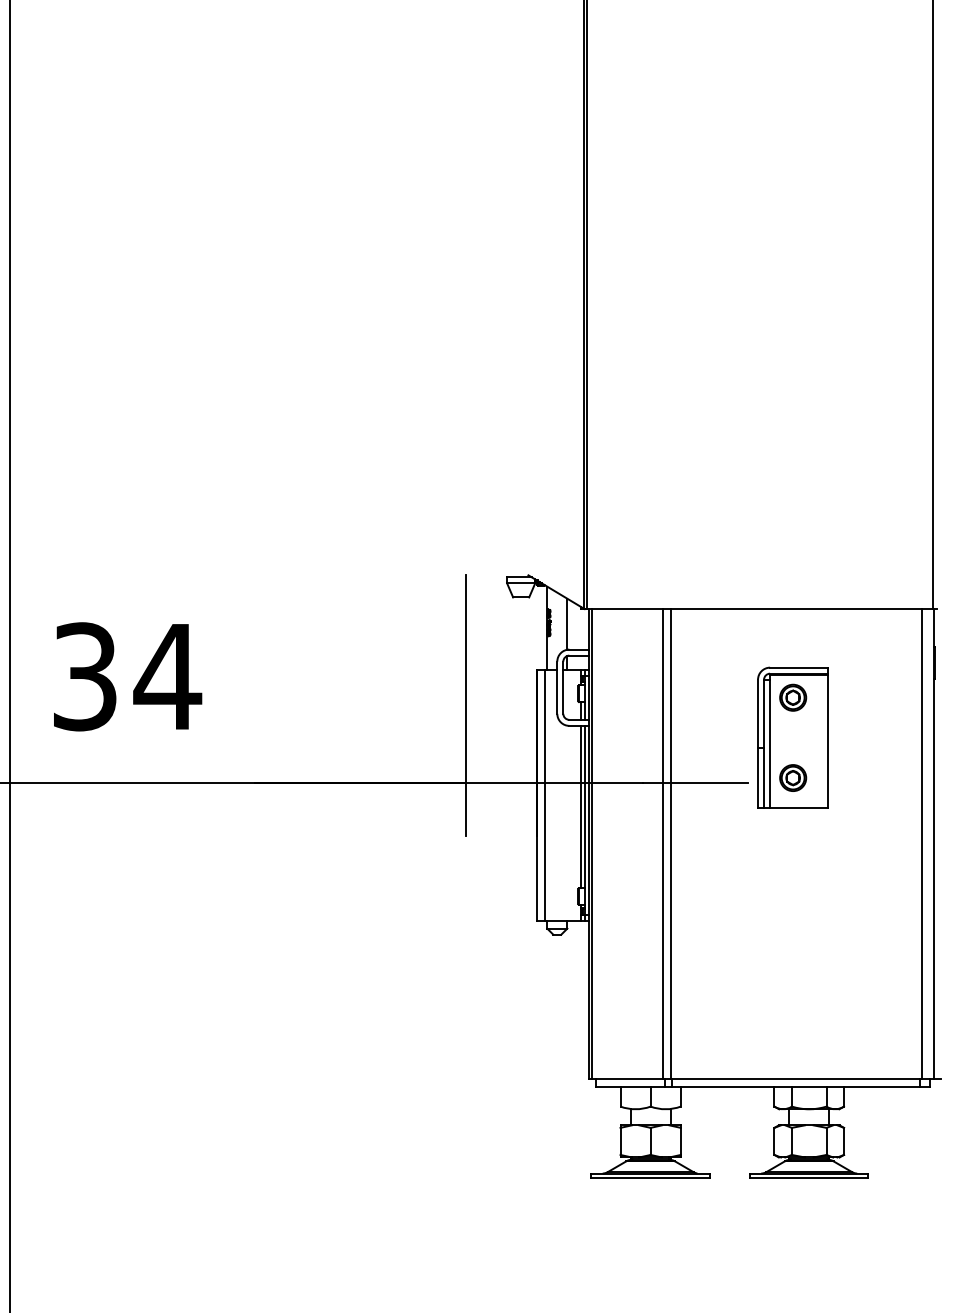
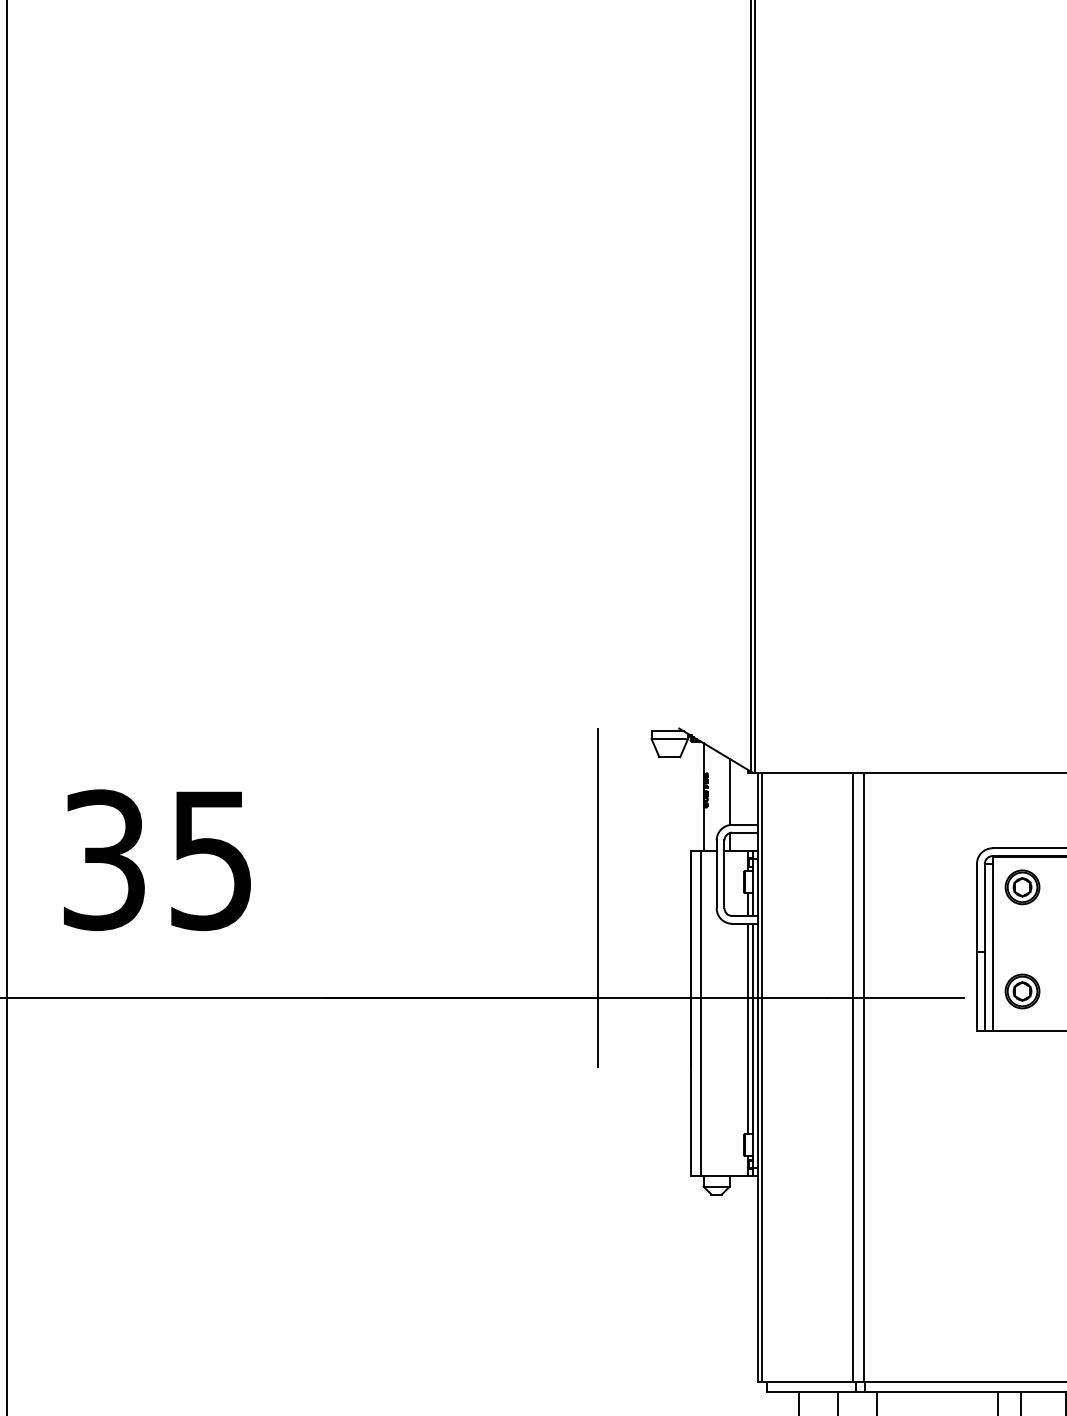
text: (167, 677) -> (211, 861), 34 -> 35

